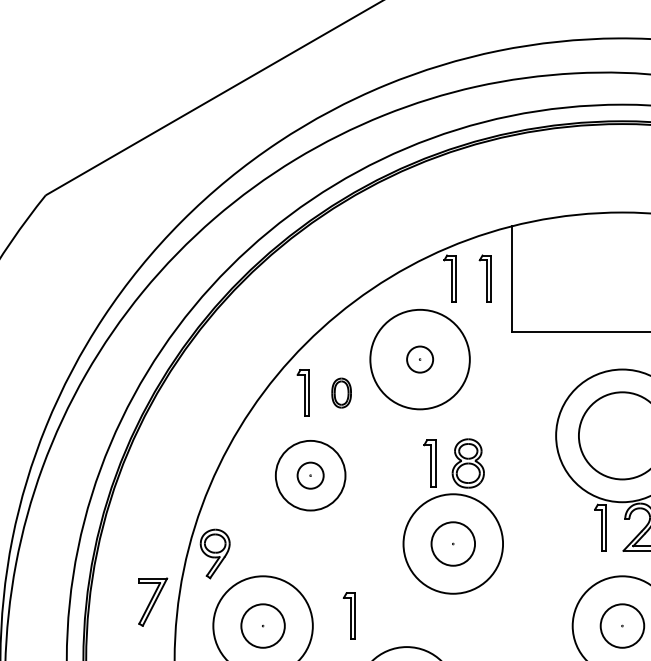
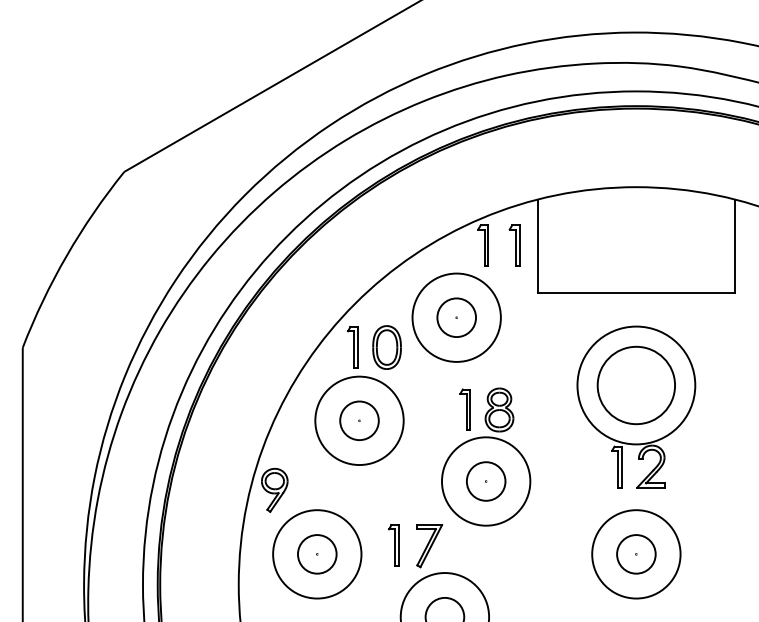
circle: (419, 359) -> (456, 317), size x1.67
part: (341, 393) -> (386, 347), size x1.67
circle: (310, 475) -> (359, 420), size x1.43
circle: (310, 475) -> (359, 420), size x1.67
part: (152, 602) -> (429, 546), moved

